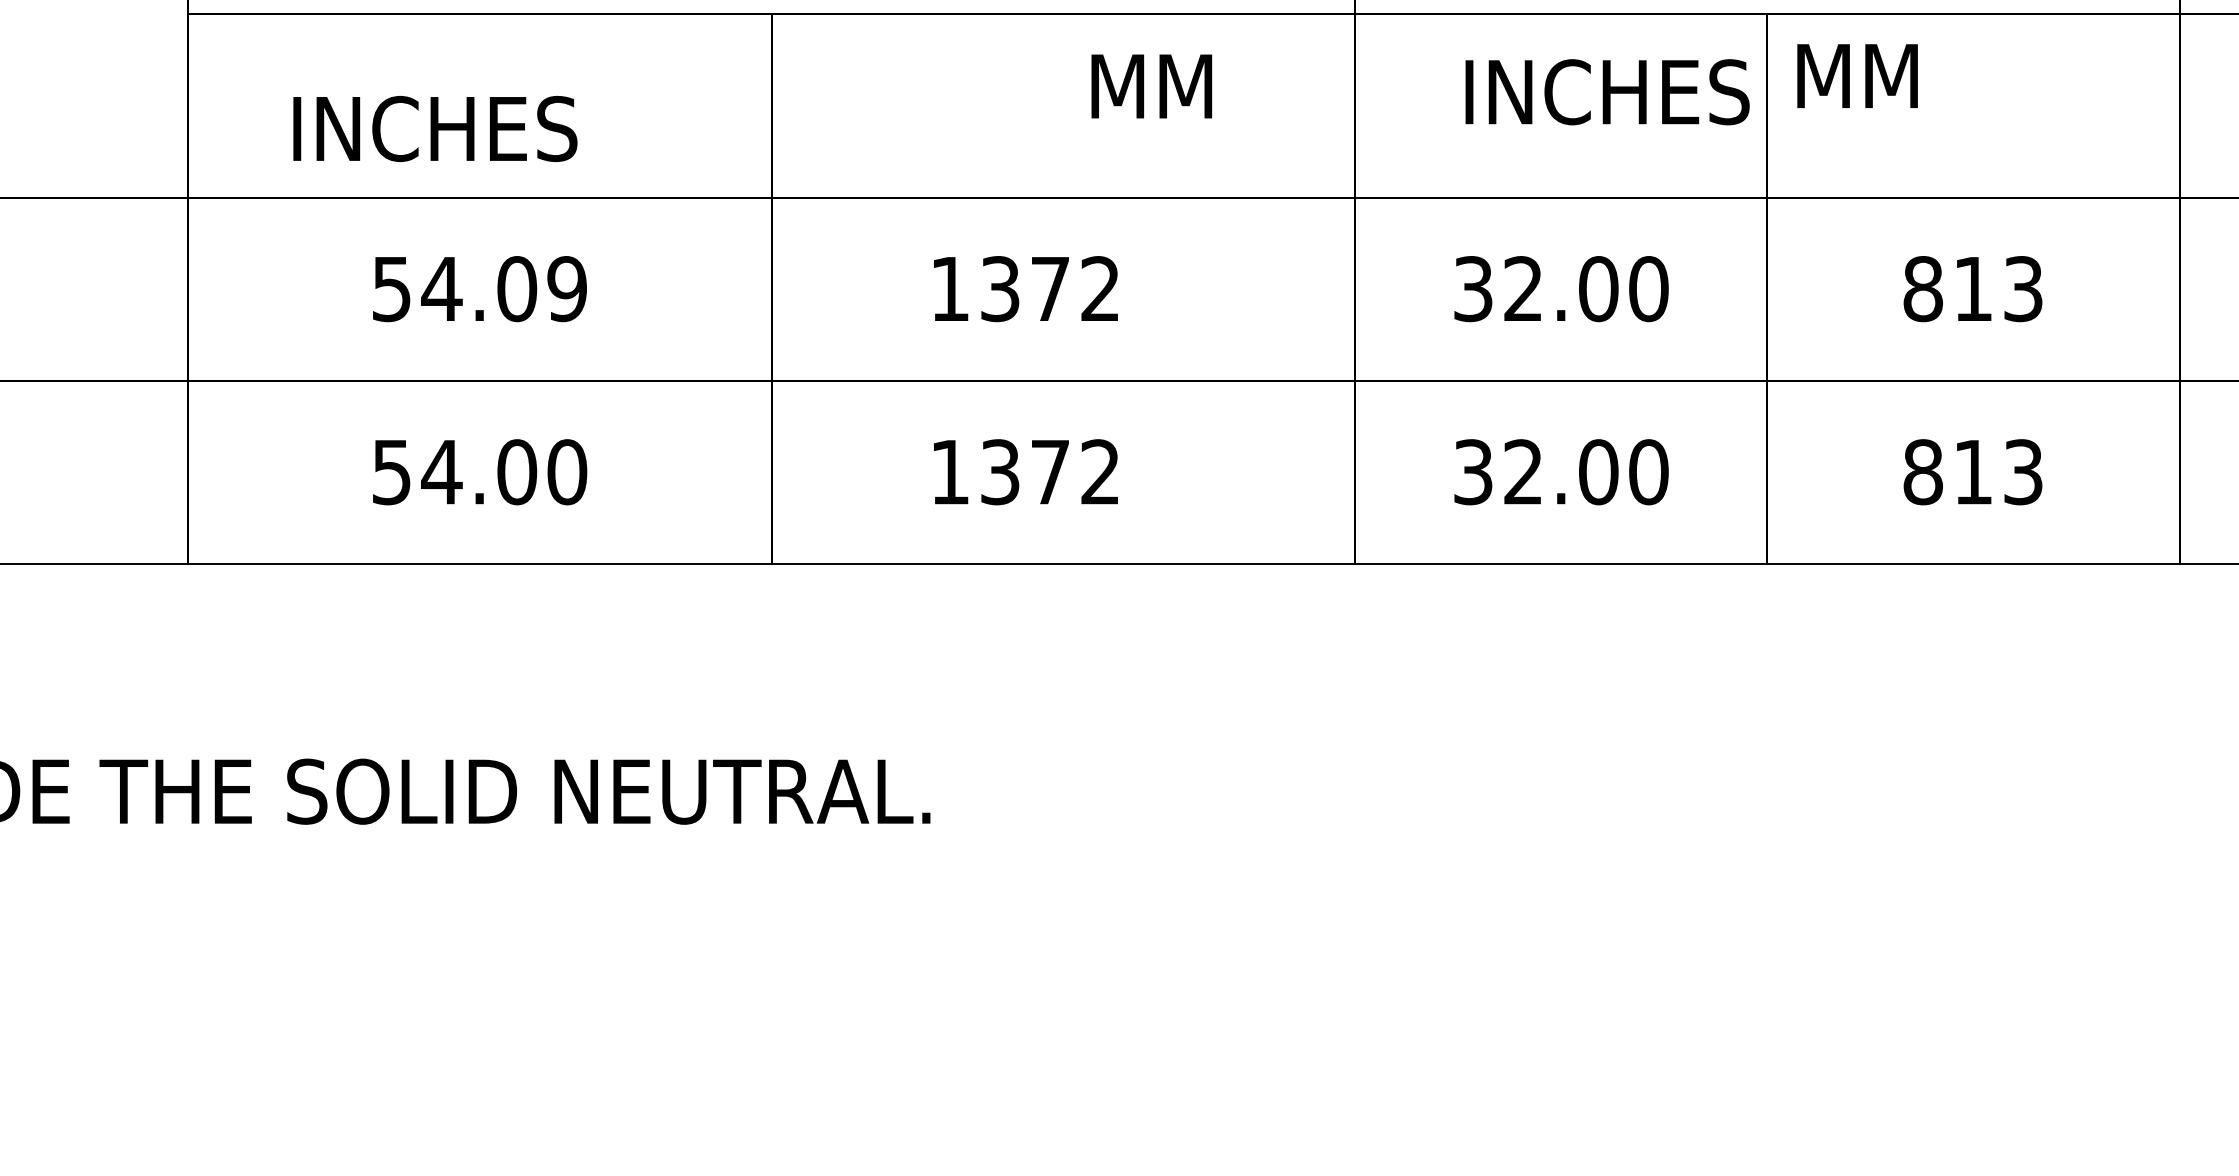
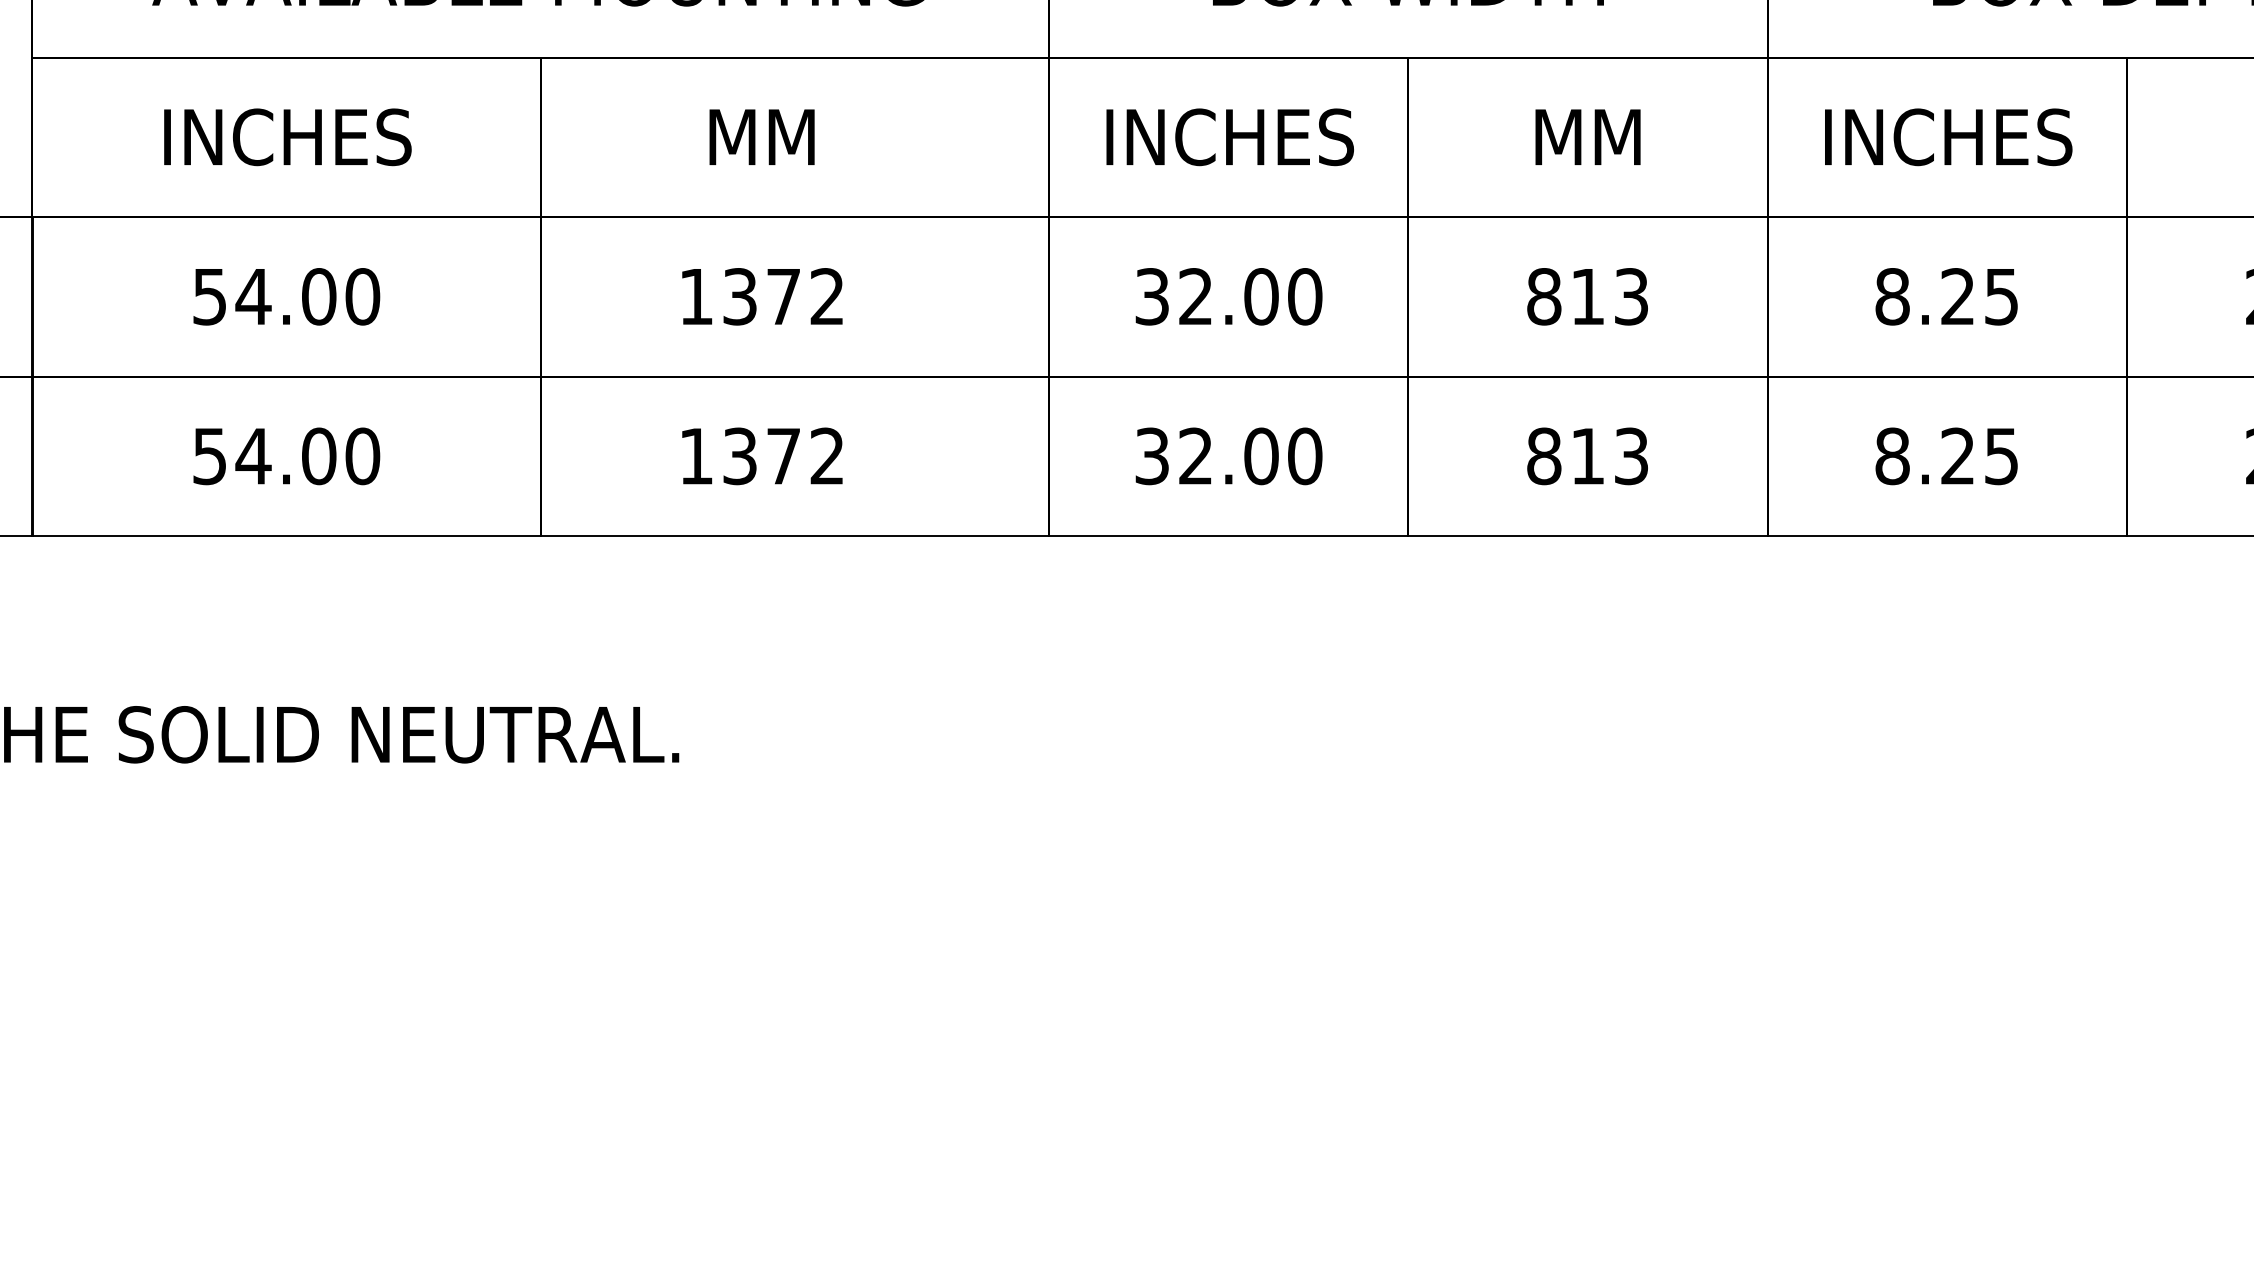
text: (1856, 75) -> (1587, 136), moved
text: (1151, 85) -> (761, 136), moved
text: (1606, 92) -> (1229, 137), moved
text: (434, 129) -> (287, 137), moved
text: (566, 288) -> (362, 296), 54.09 -> 54.00

